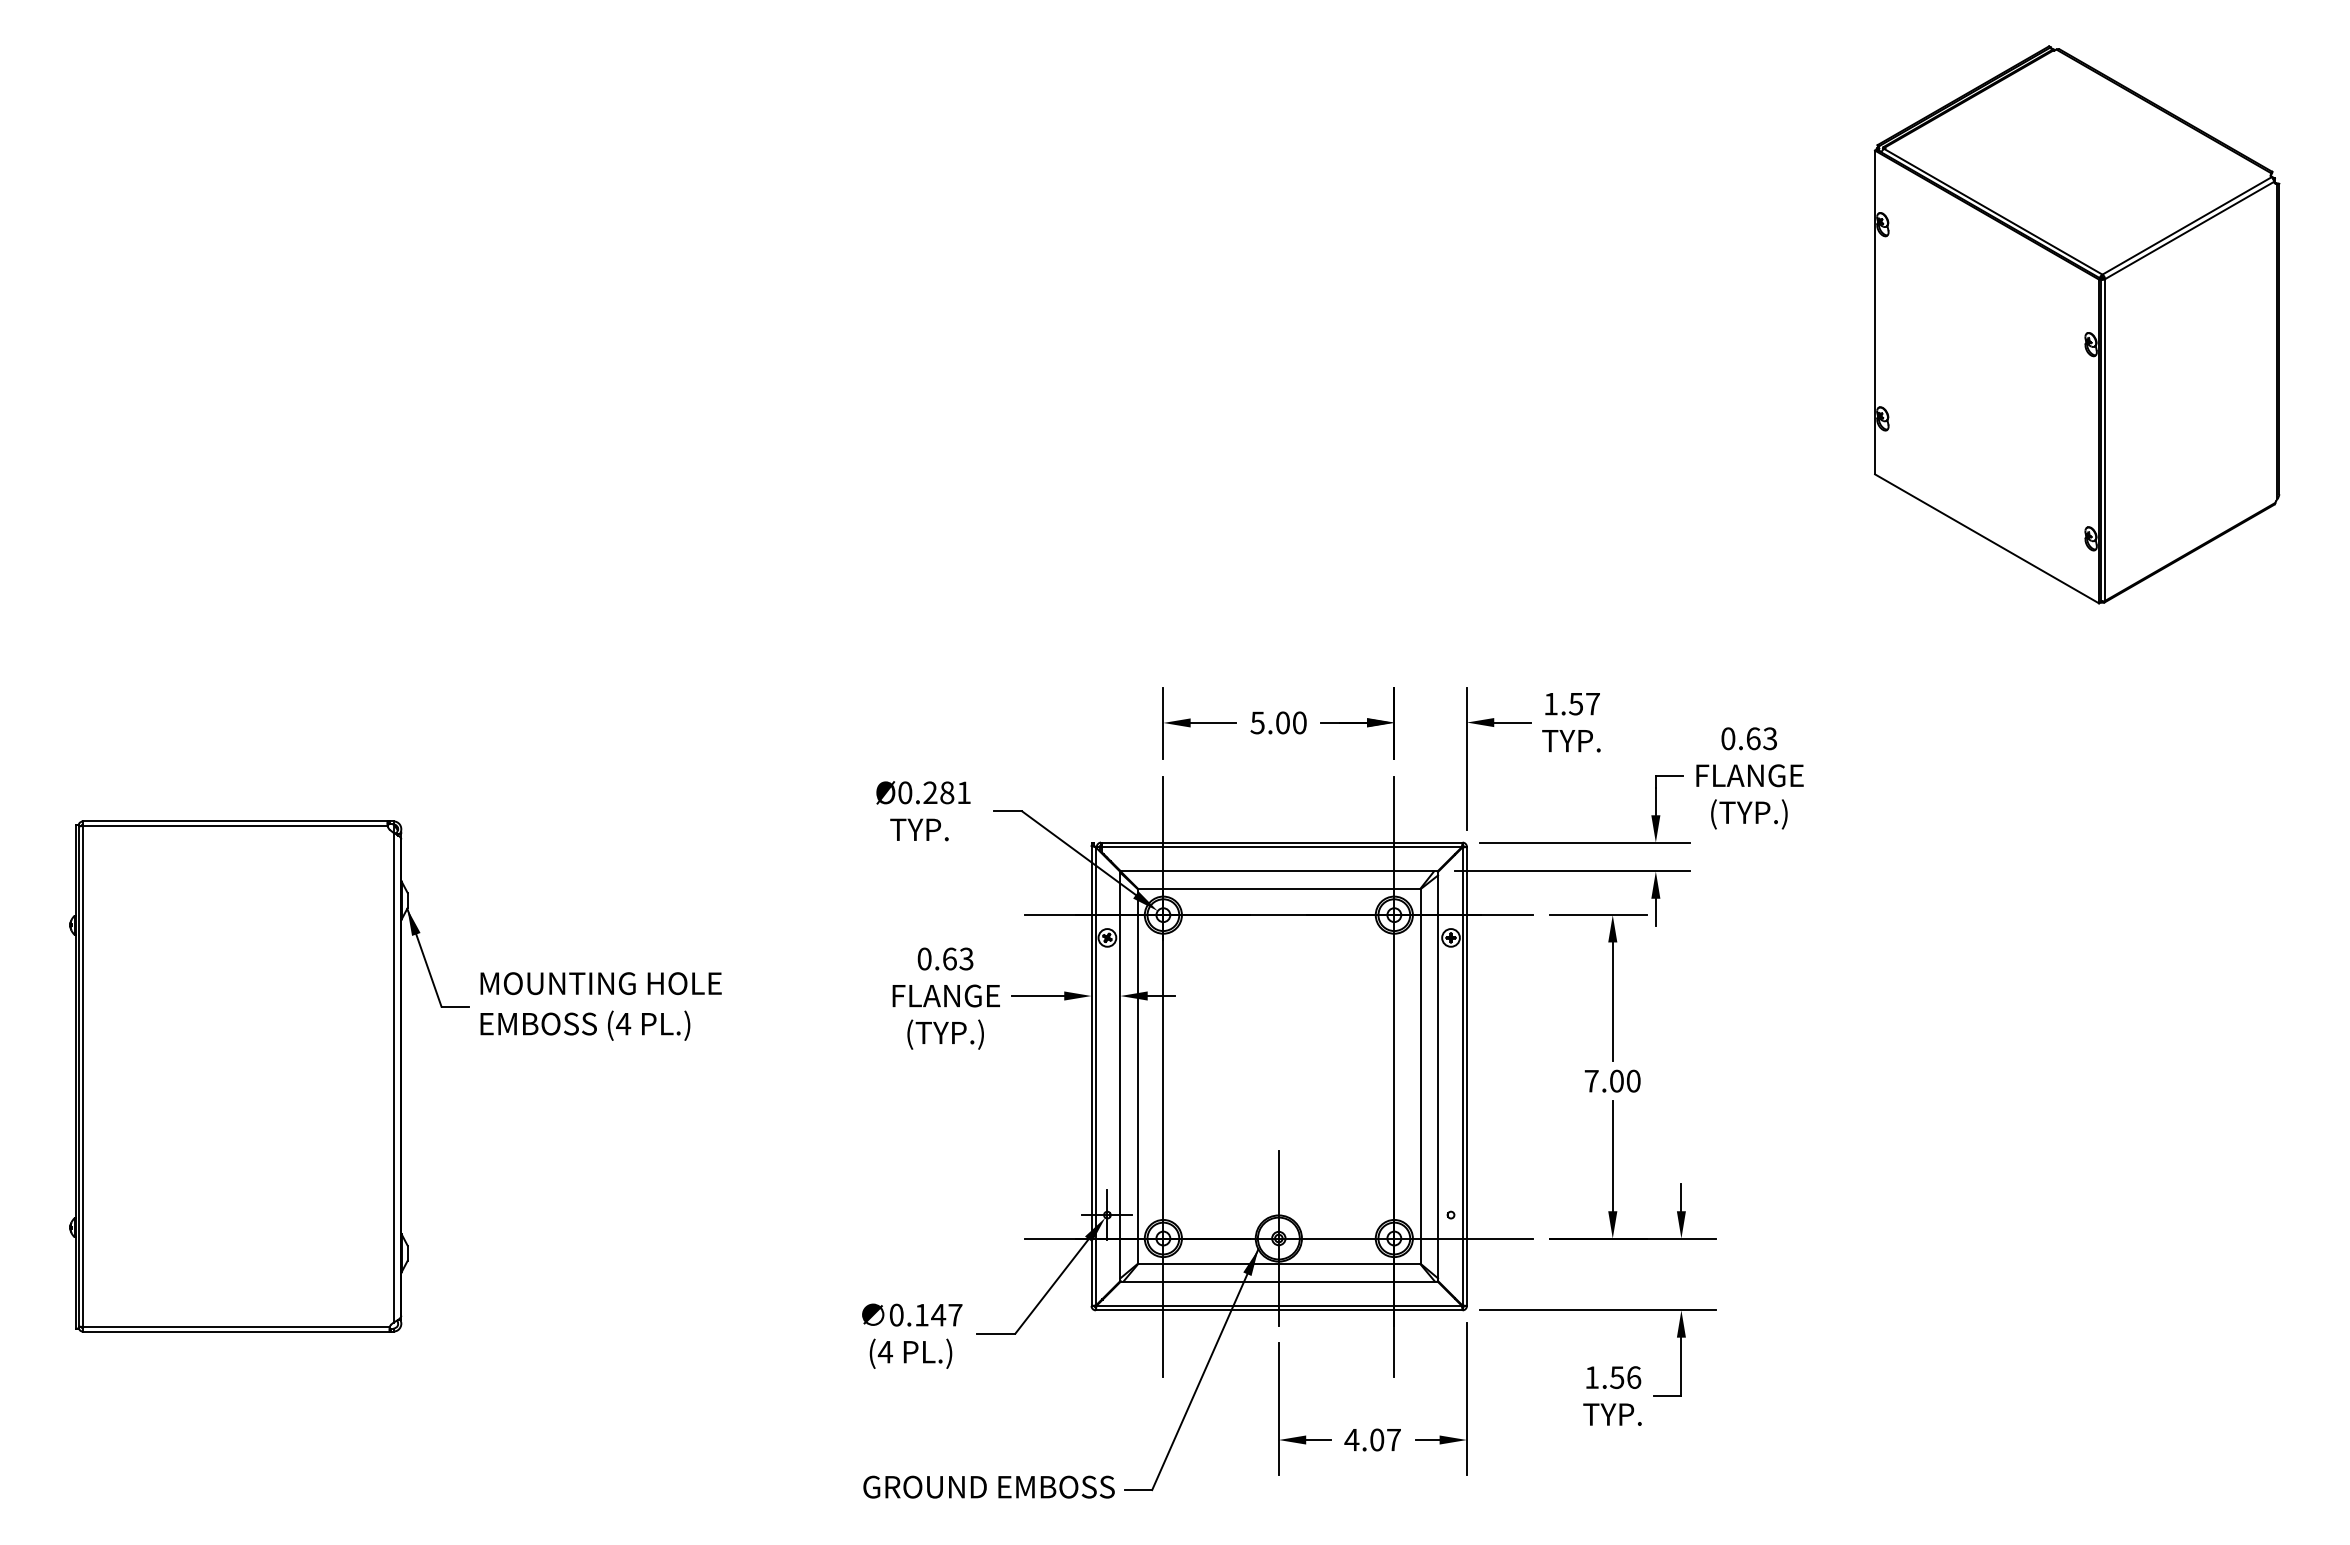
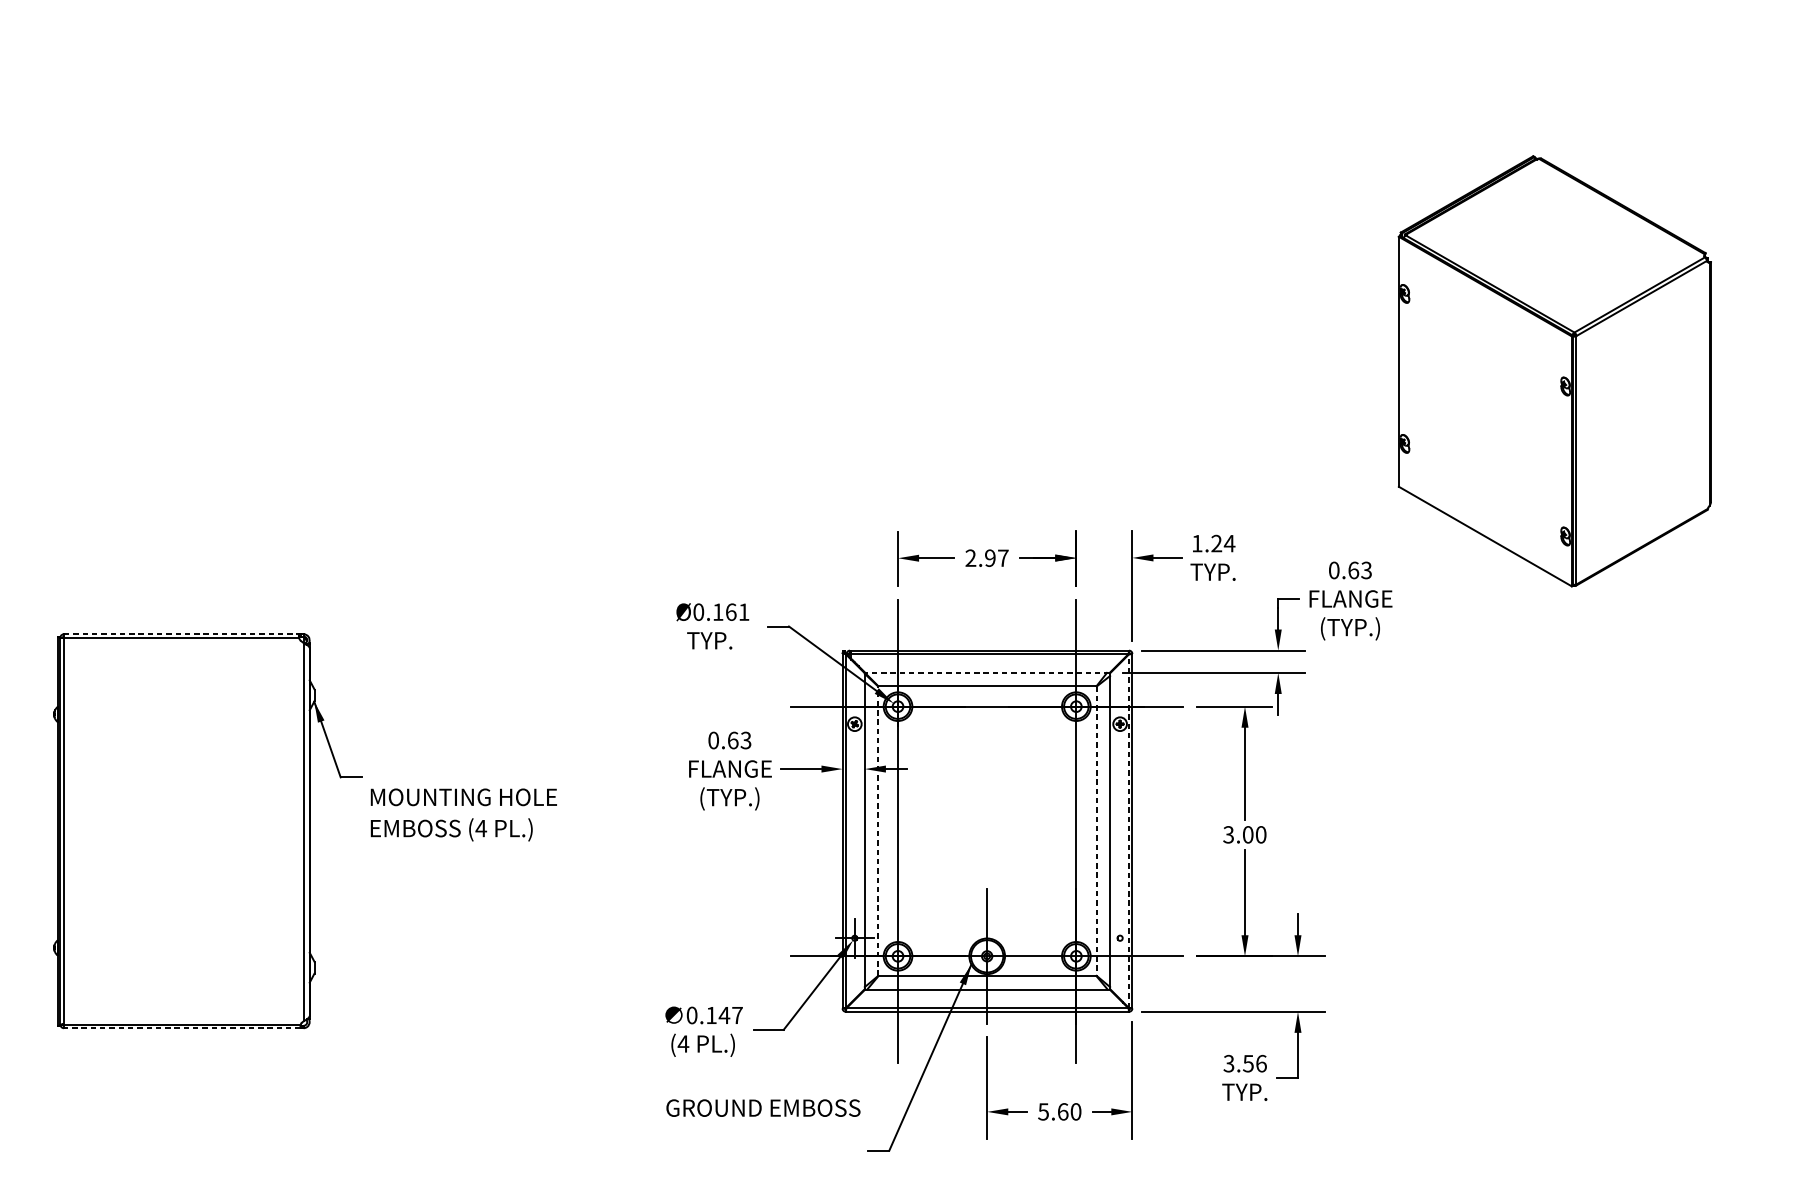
part: (2077, 324) -> (1555, 371), moved
text: (1584, 703) -> (1223, 543), 1.57 -> 1.24
text: (1278, 722) -> (986, 557), 5.00 -> 2.97
text: (938, 792) -> (724, 611), Ø0.281 -> Ø0.161
line: (235, 821) -> (181, 634), solid -> dashed
line: (1278, 871) -> (986, 672), solid -> dashed
text: (600, 1006) -> (463, 815), moved
line: (1137, 1075) -> (878, 830), solid -> dashed
line: (1462, 1075) -> (1128, 830), solid -> dashed
line: (1420, 1076) -> (1096, 831), solid -> dashed
text: (1591, 1080) -> (1228, 834), 7.00 -> 3.00
line: (235, 1331) -> (181, 1028), solid -> dashed
text: (1591, 1377) -> (1228, 1063), 1.56 -> 3.56
text: (1372, 1439) -> (1059, 1111), 4.07 -> 5.60
text: (988, 1486) -> (763, 1107), moved

